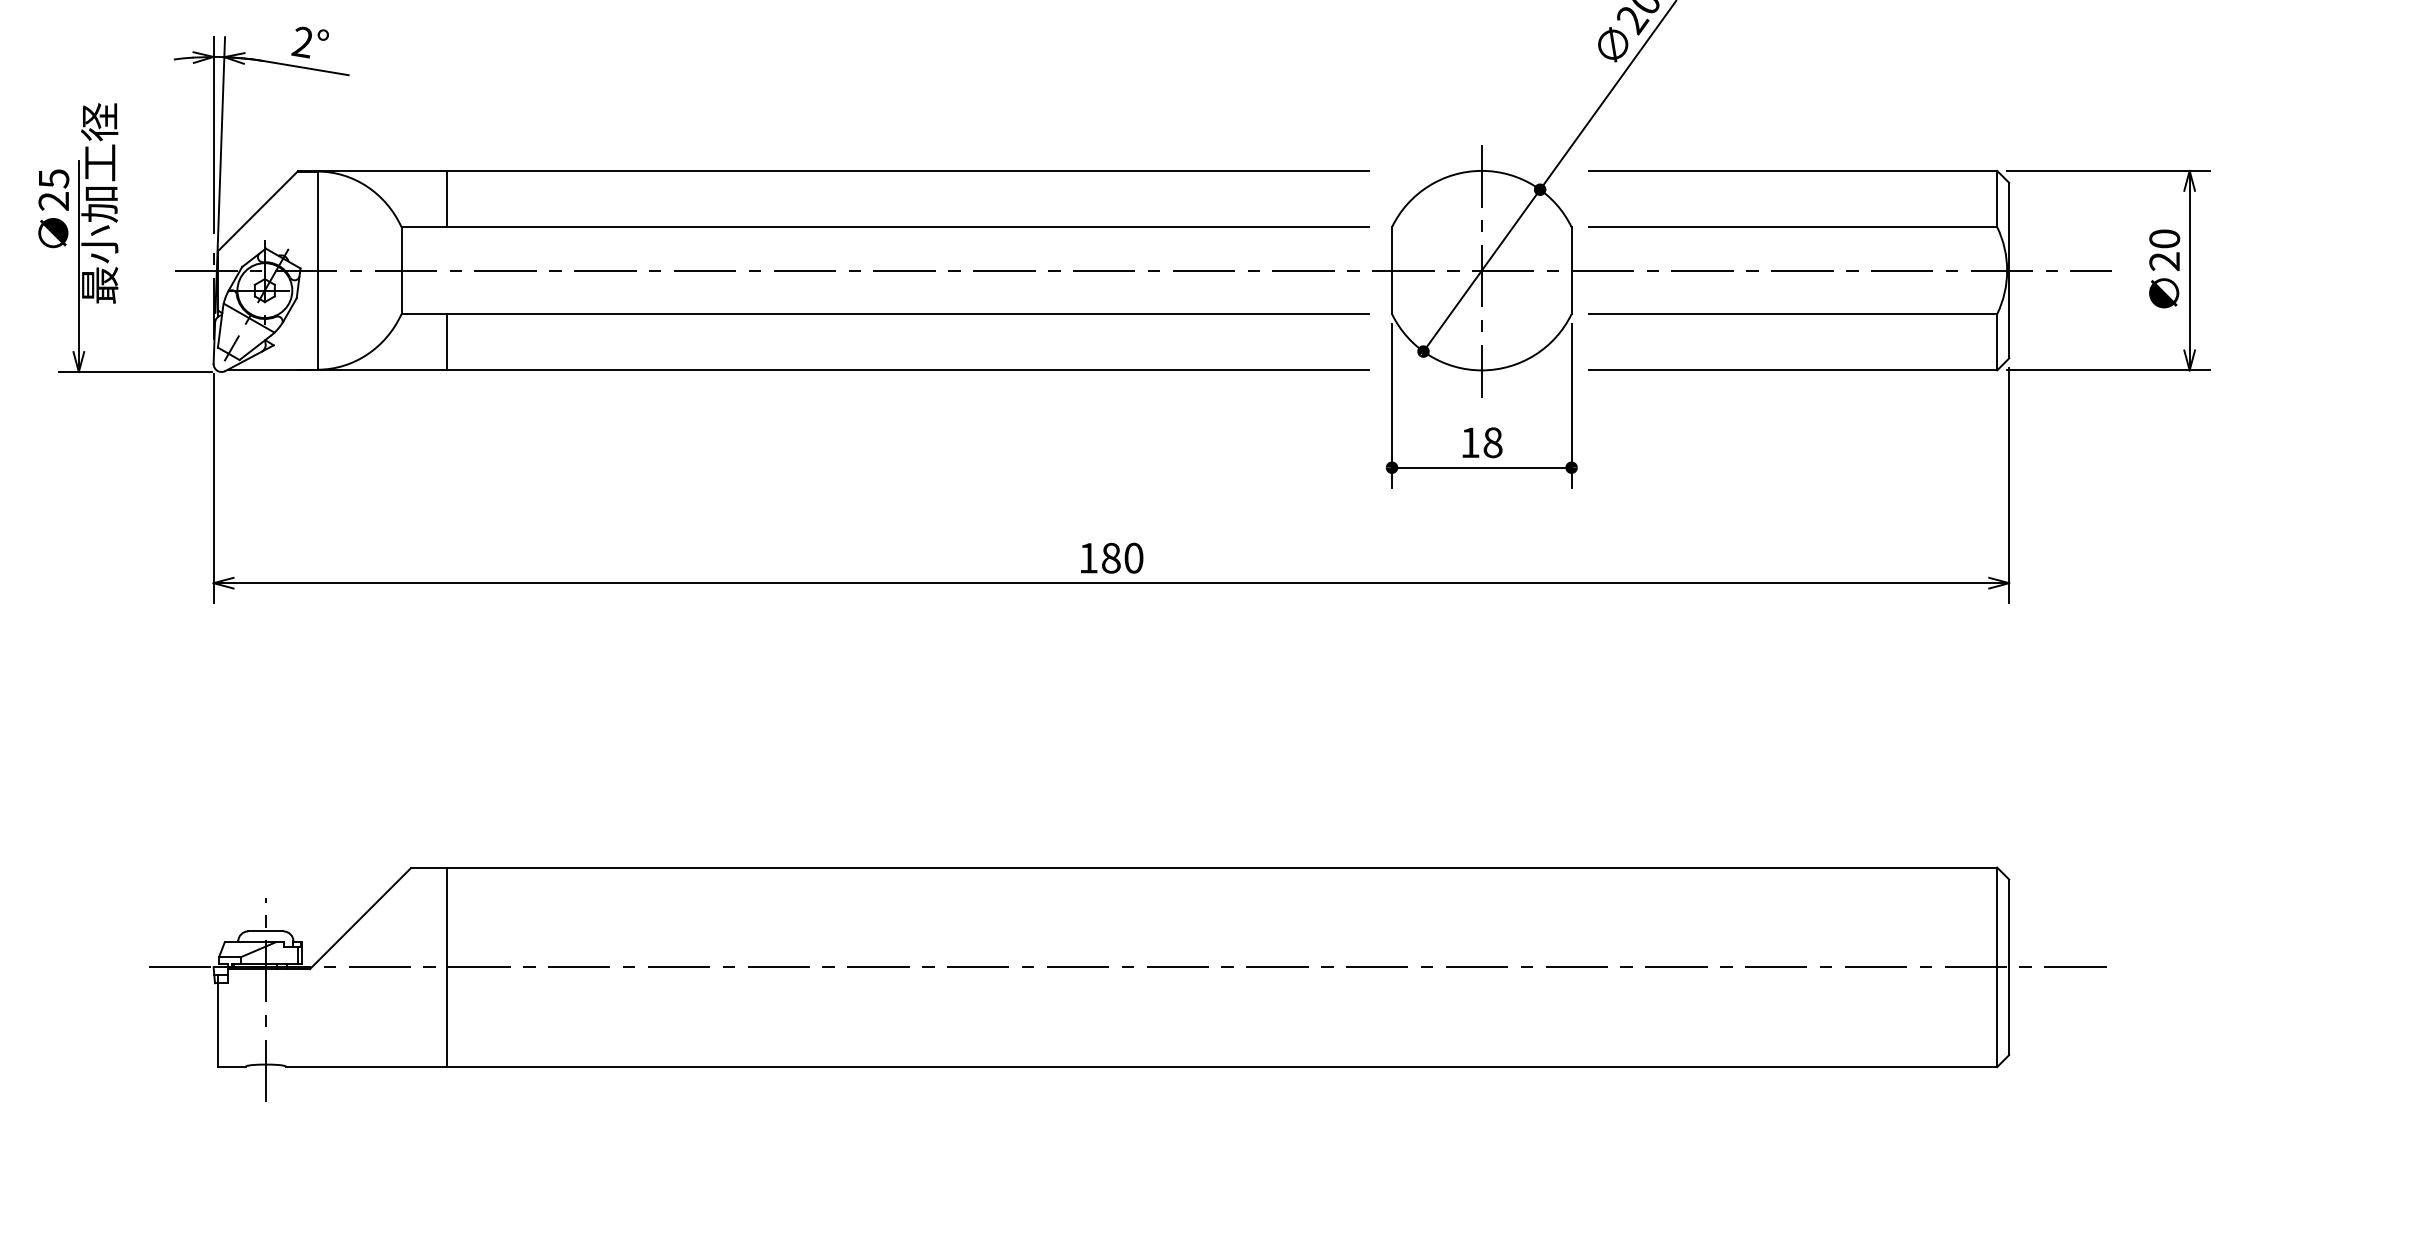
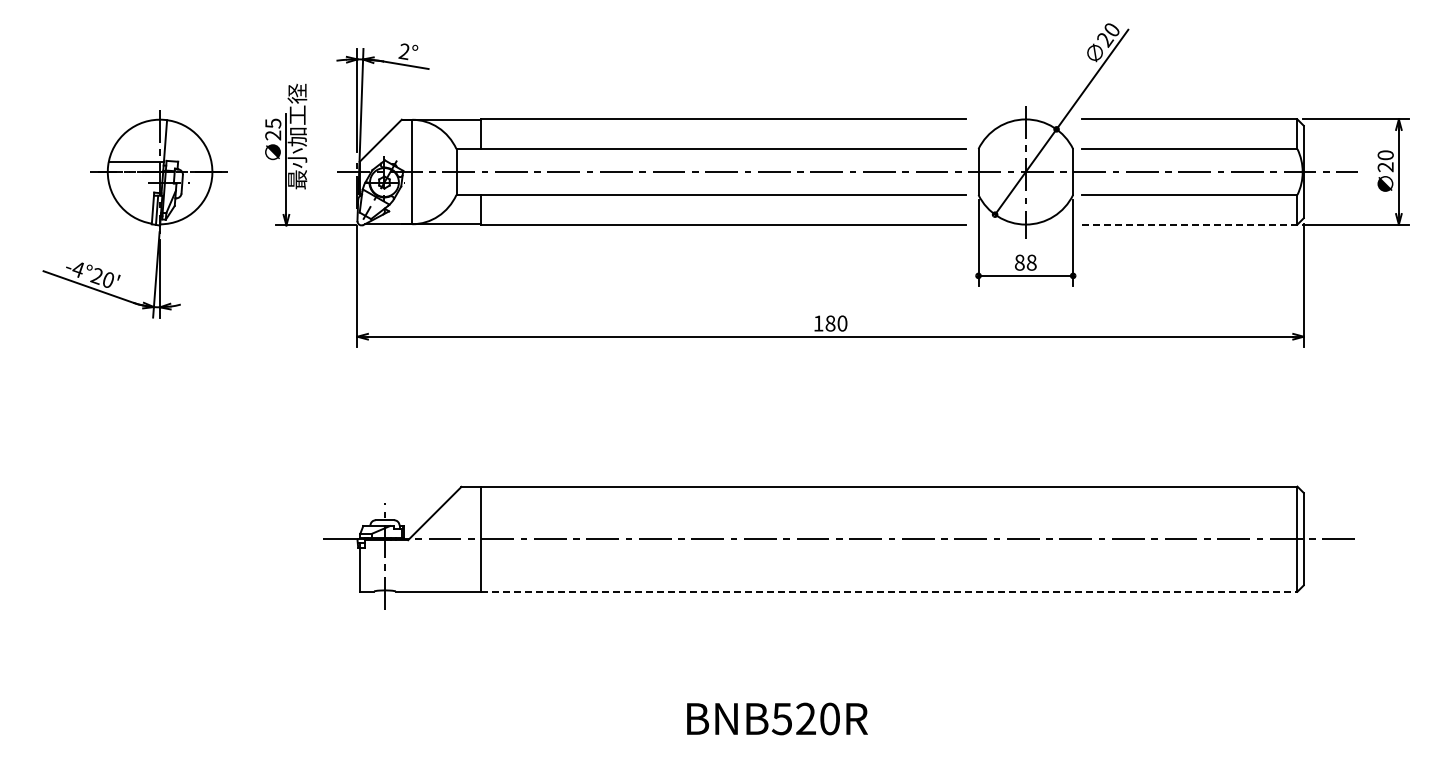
line: (1792, 370) -> (1189, 224), solid -> dashed
text: (1469, 442) -> (1019, 262), 18 -> 88
line: (1223, 1066) -> (889, 591), solid -> dashed

